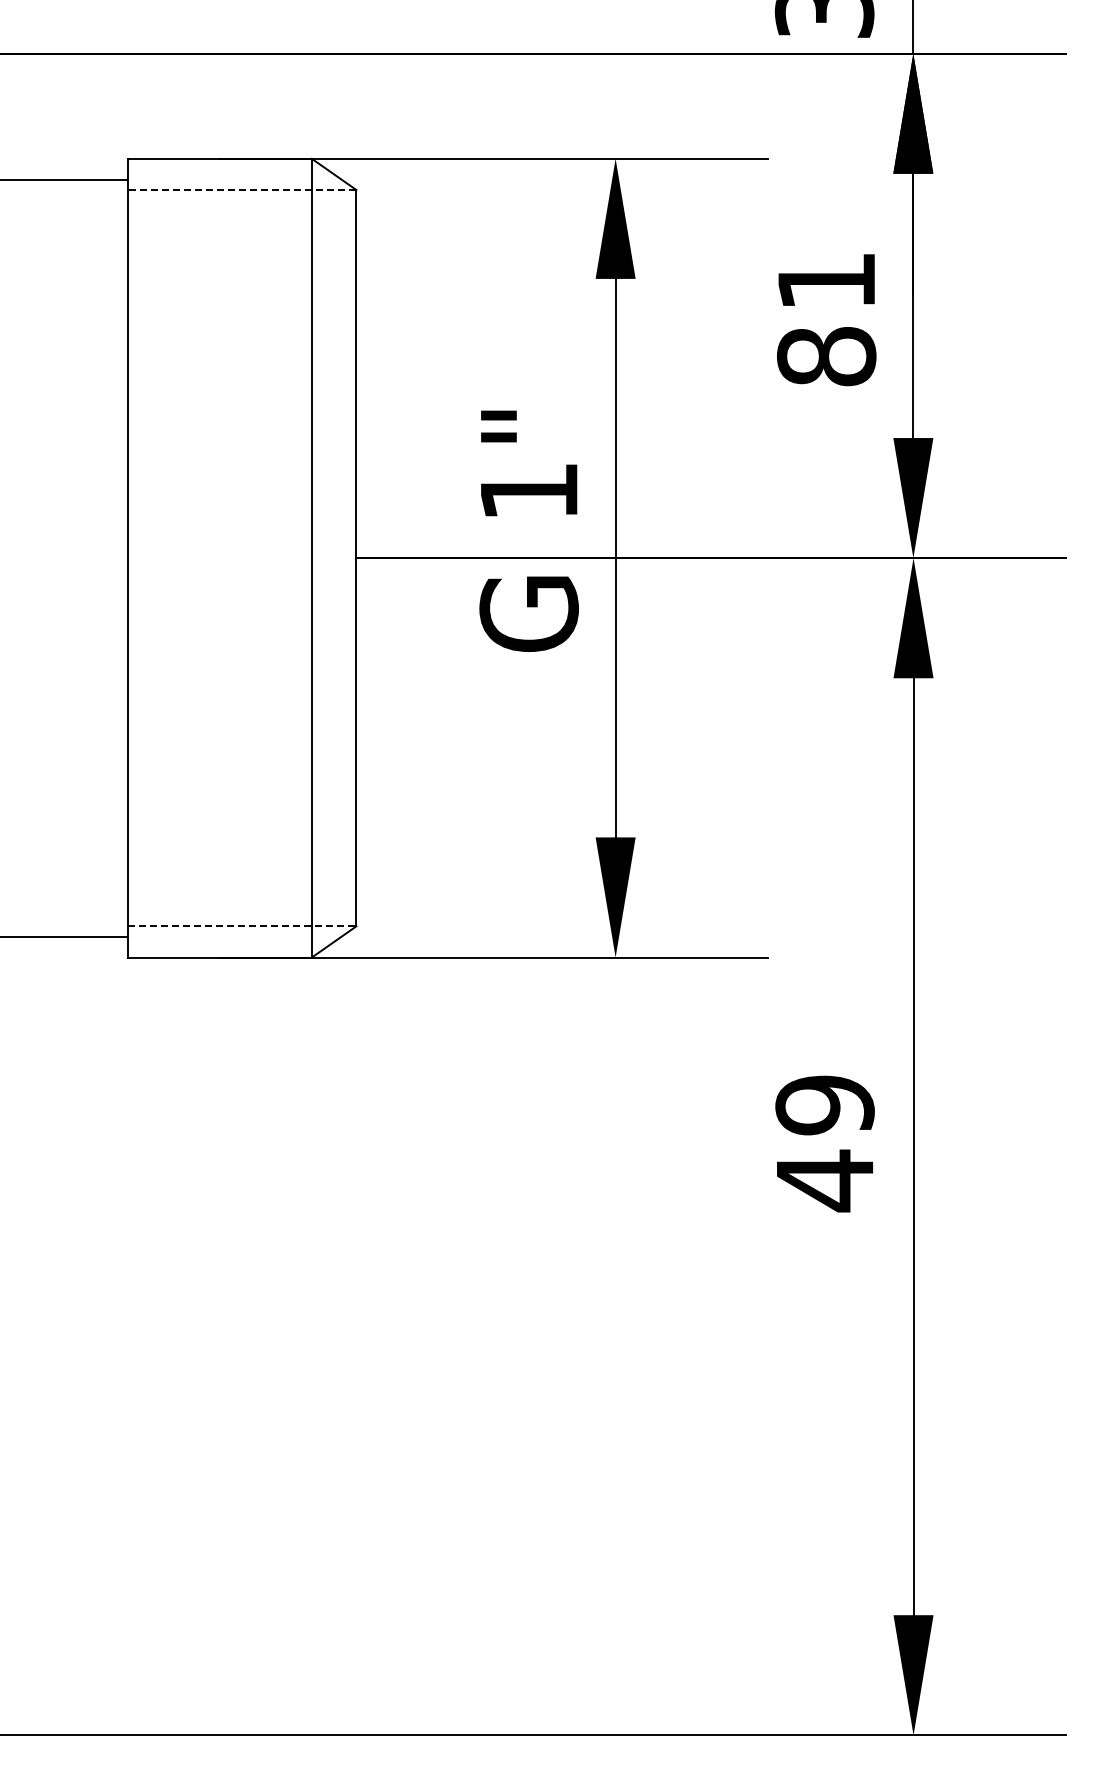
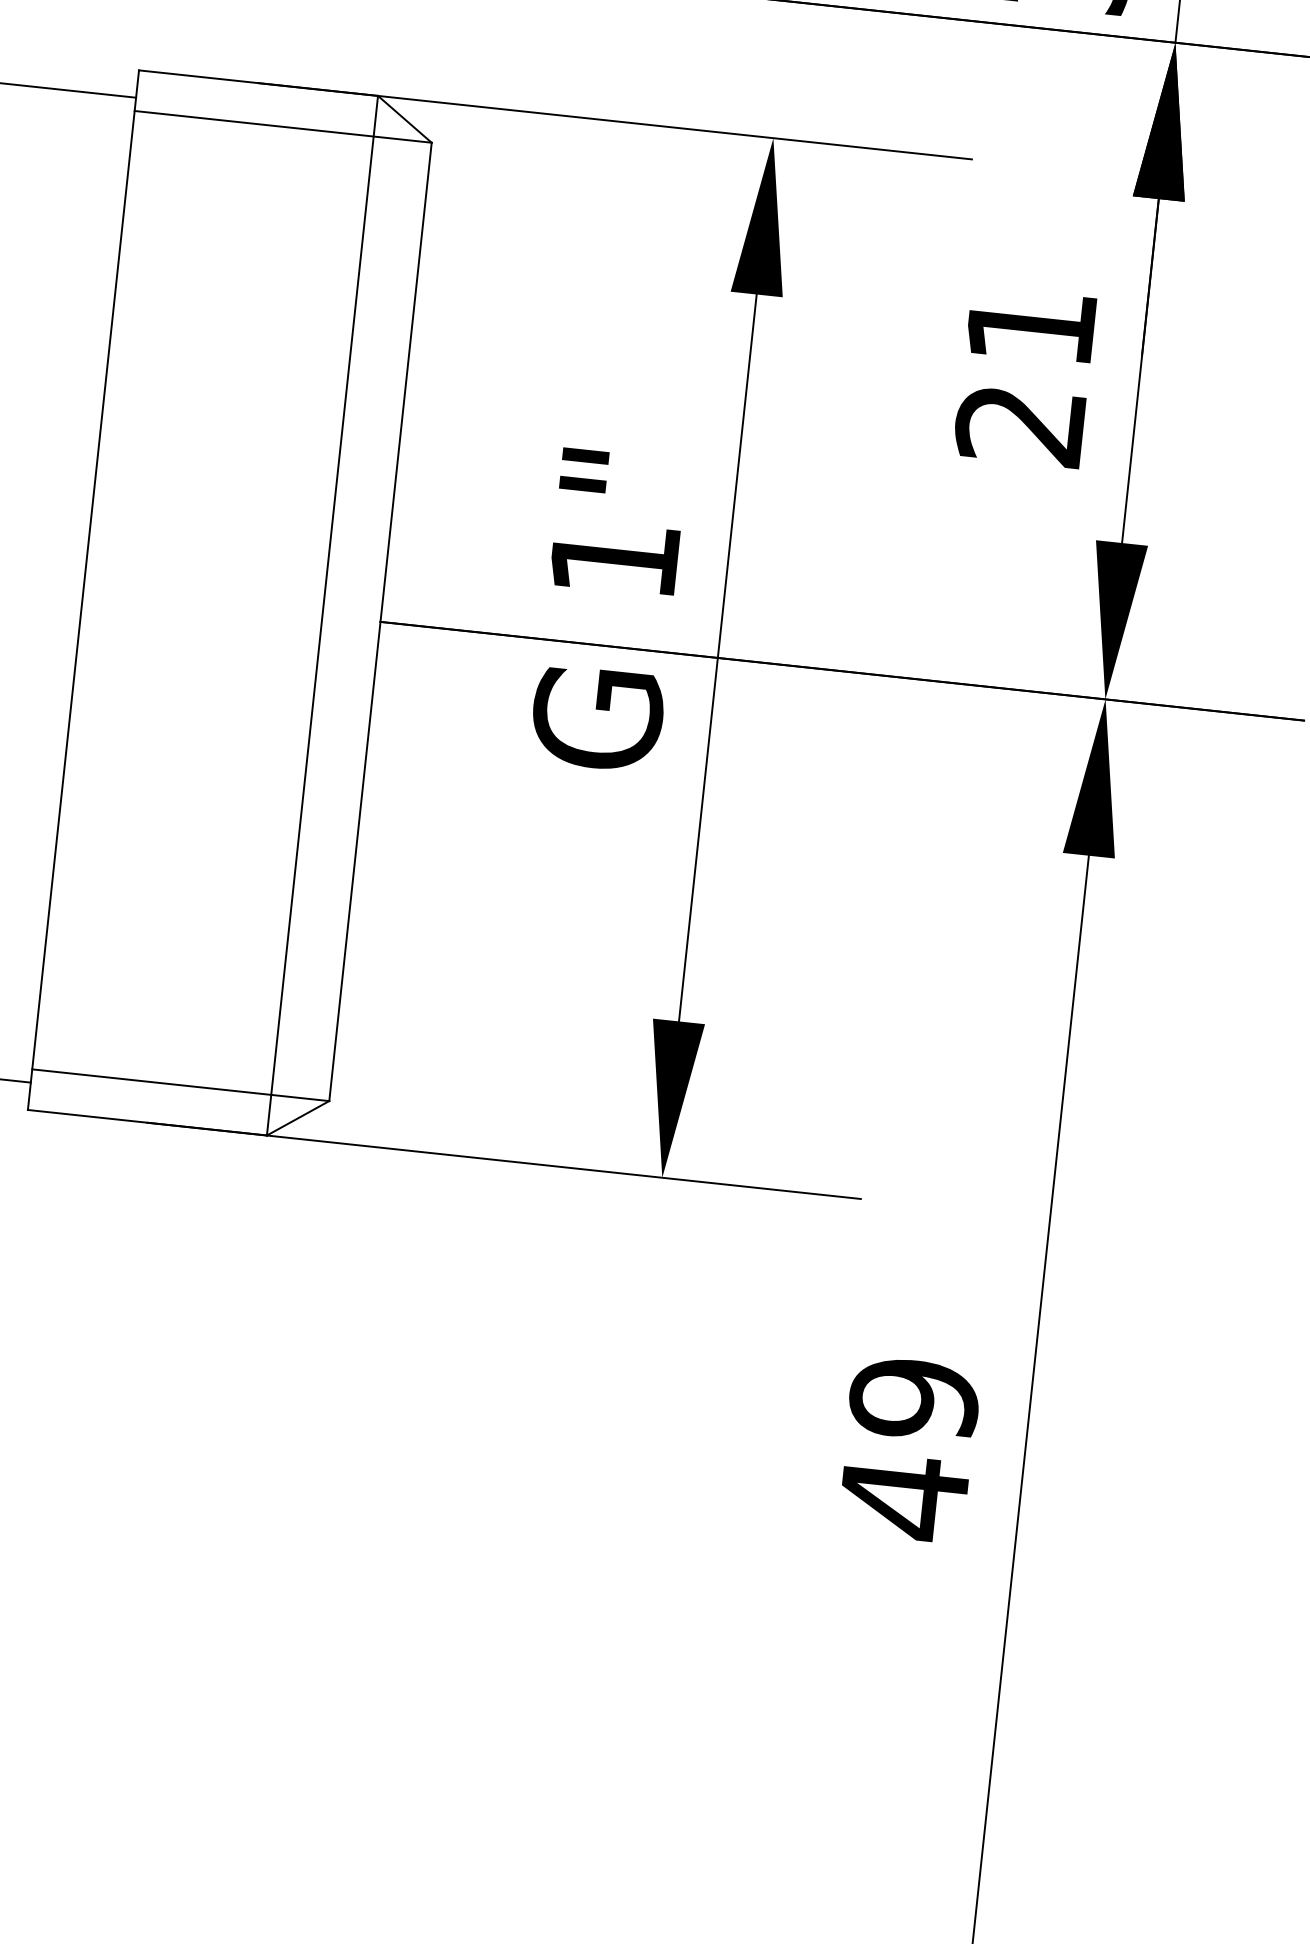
line: (241, 189) -> (282, 126), dashed -> solid
text: (826, 356) -> (1020, 424), 81 -> 21
line: (242, 926) -> (181, 1085), dashed -> solid

